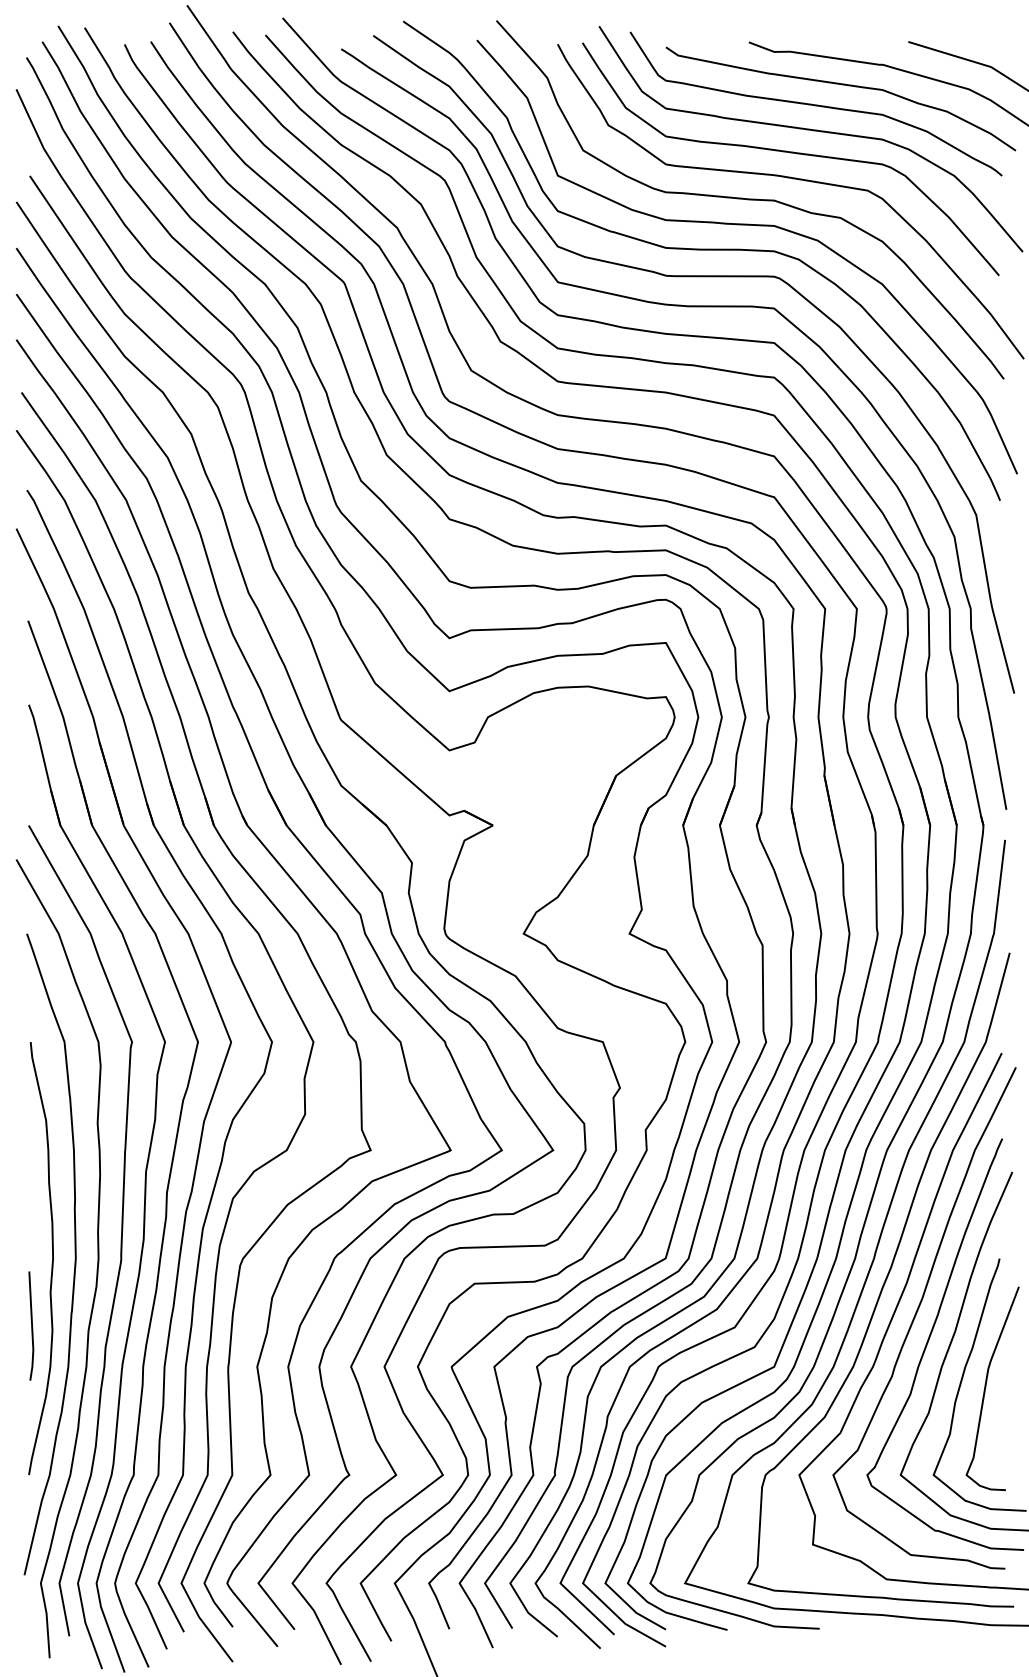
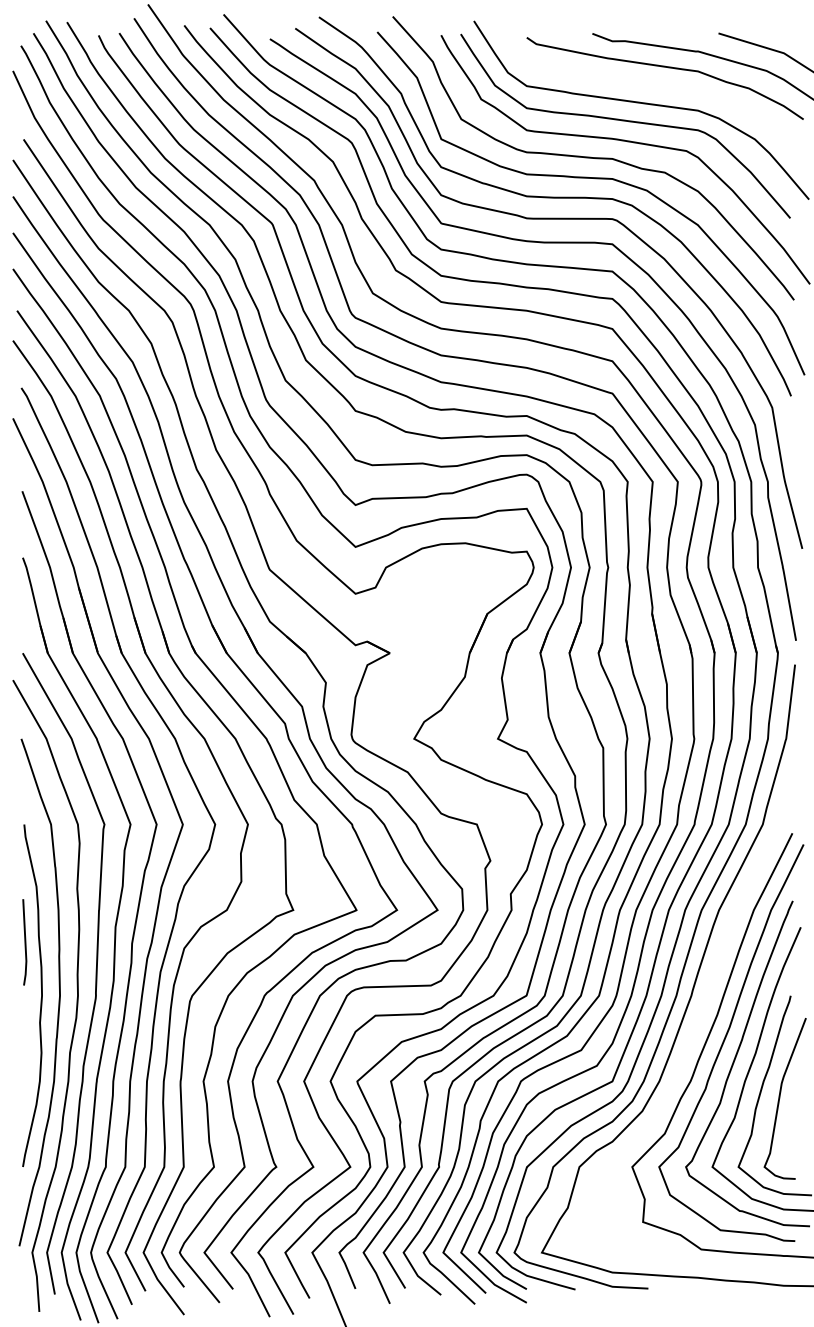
curve: (815, 104) -> (645, 82), removed
curve: (884, 1280) -> (699, 1013), removed
line: (31, 1325) -> (24, 941), moved

